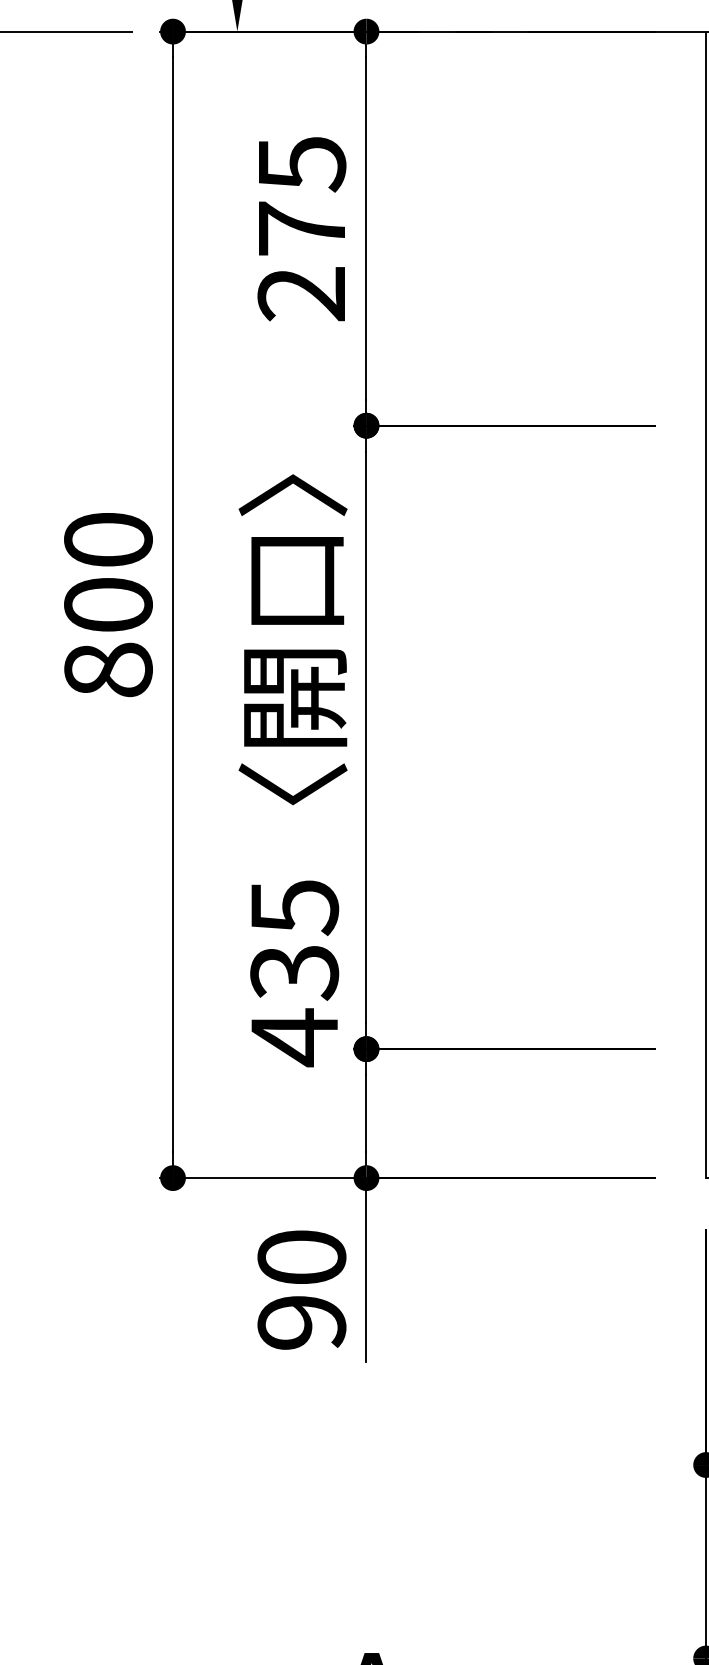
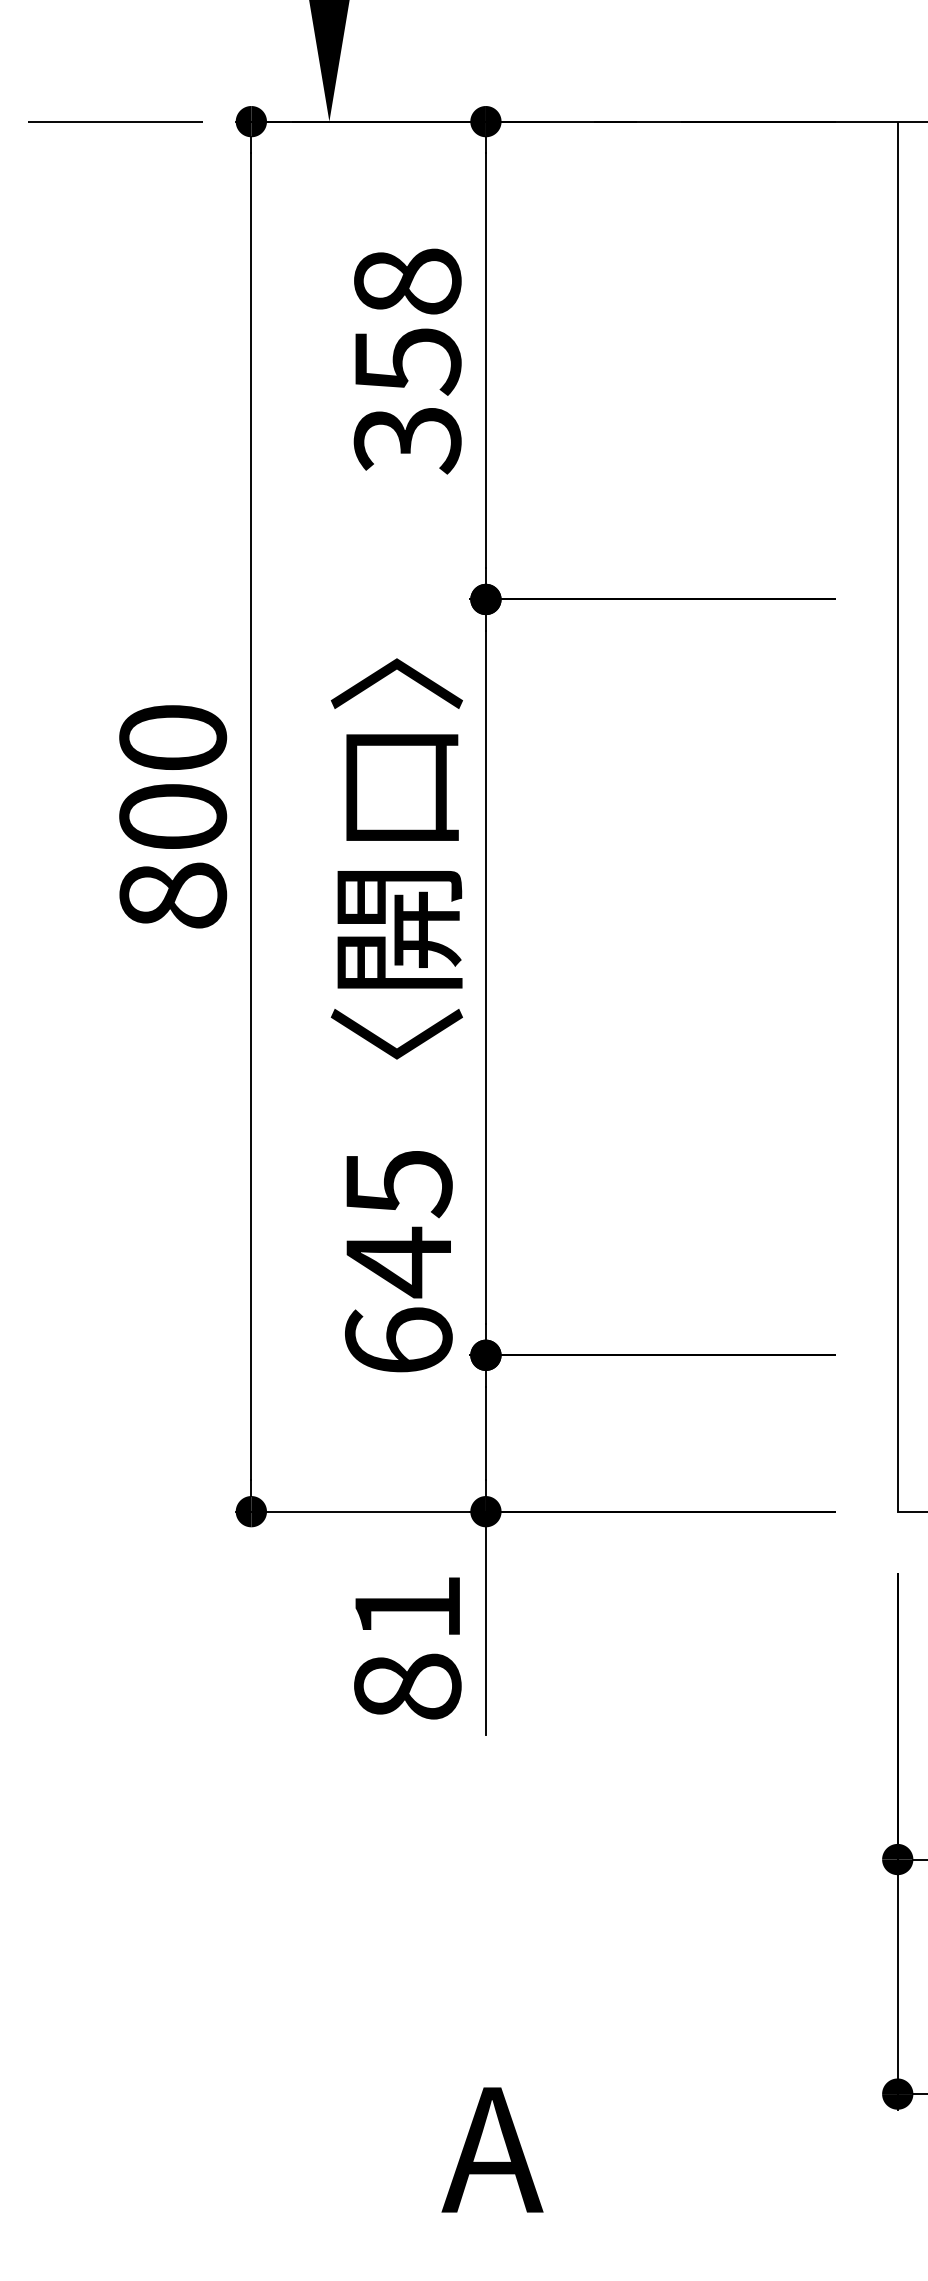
text: (301, 229) -> (407, 361), 275 -> 358
text: (294, 1004) -> (398, 1301), 435 -> 645
text: (301, 1290) -> (407, 1647), 90 -> 81

